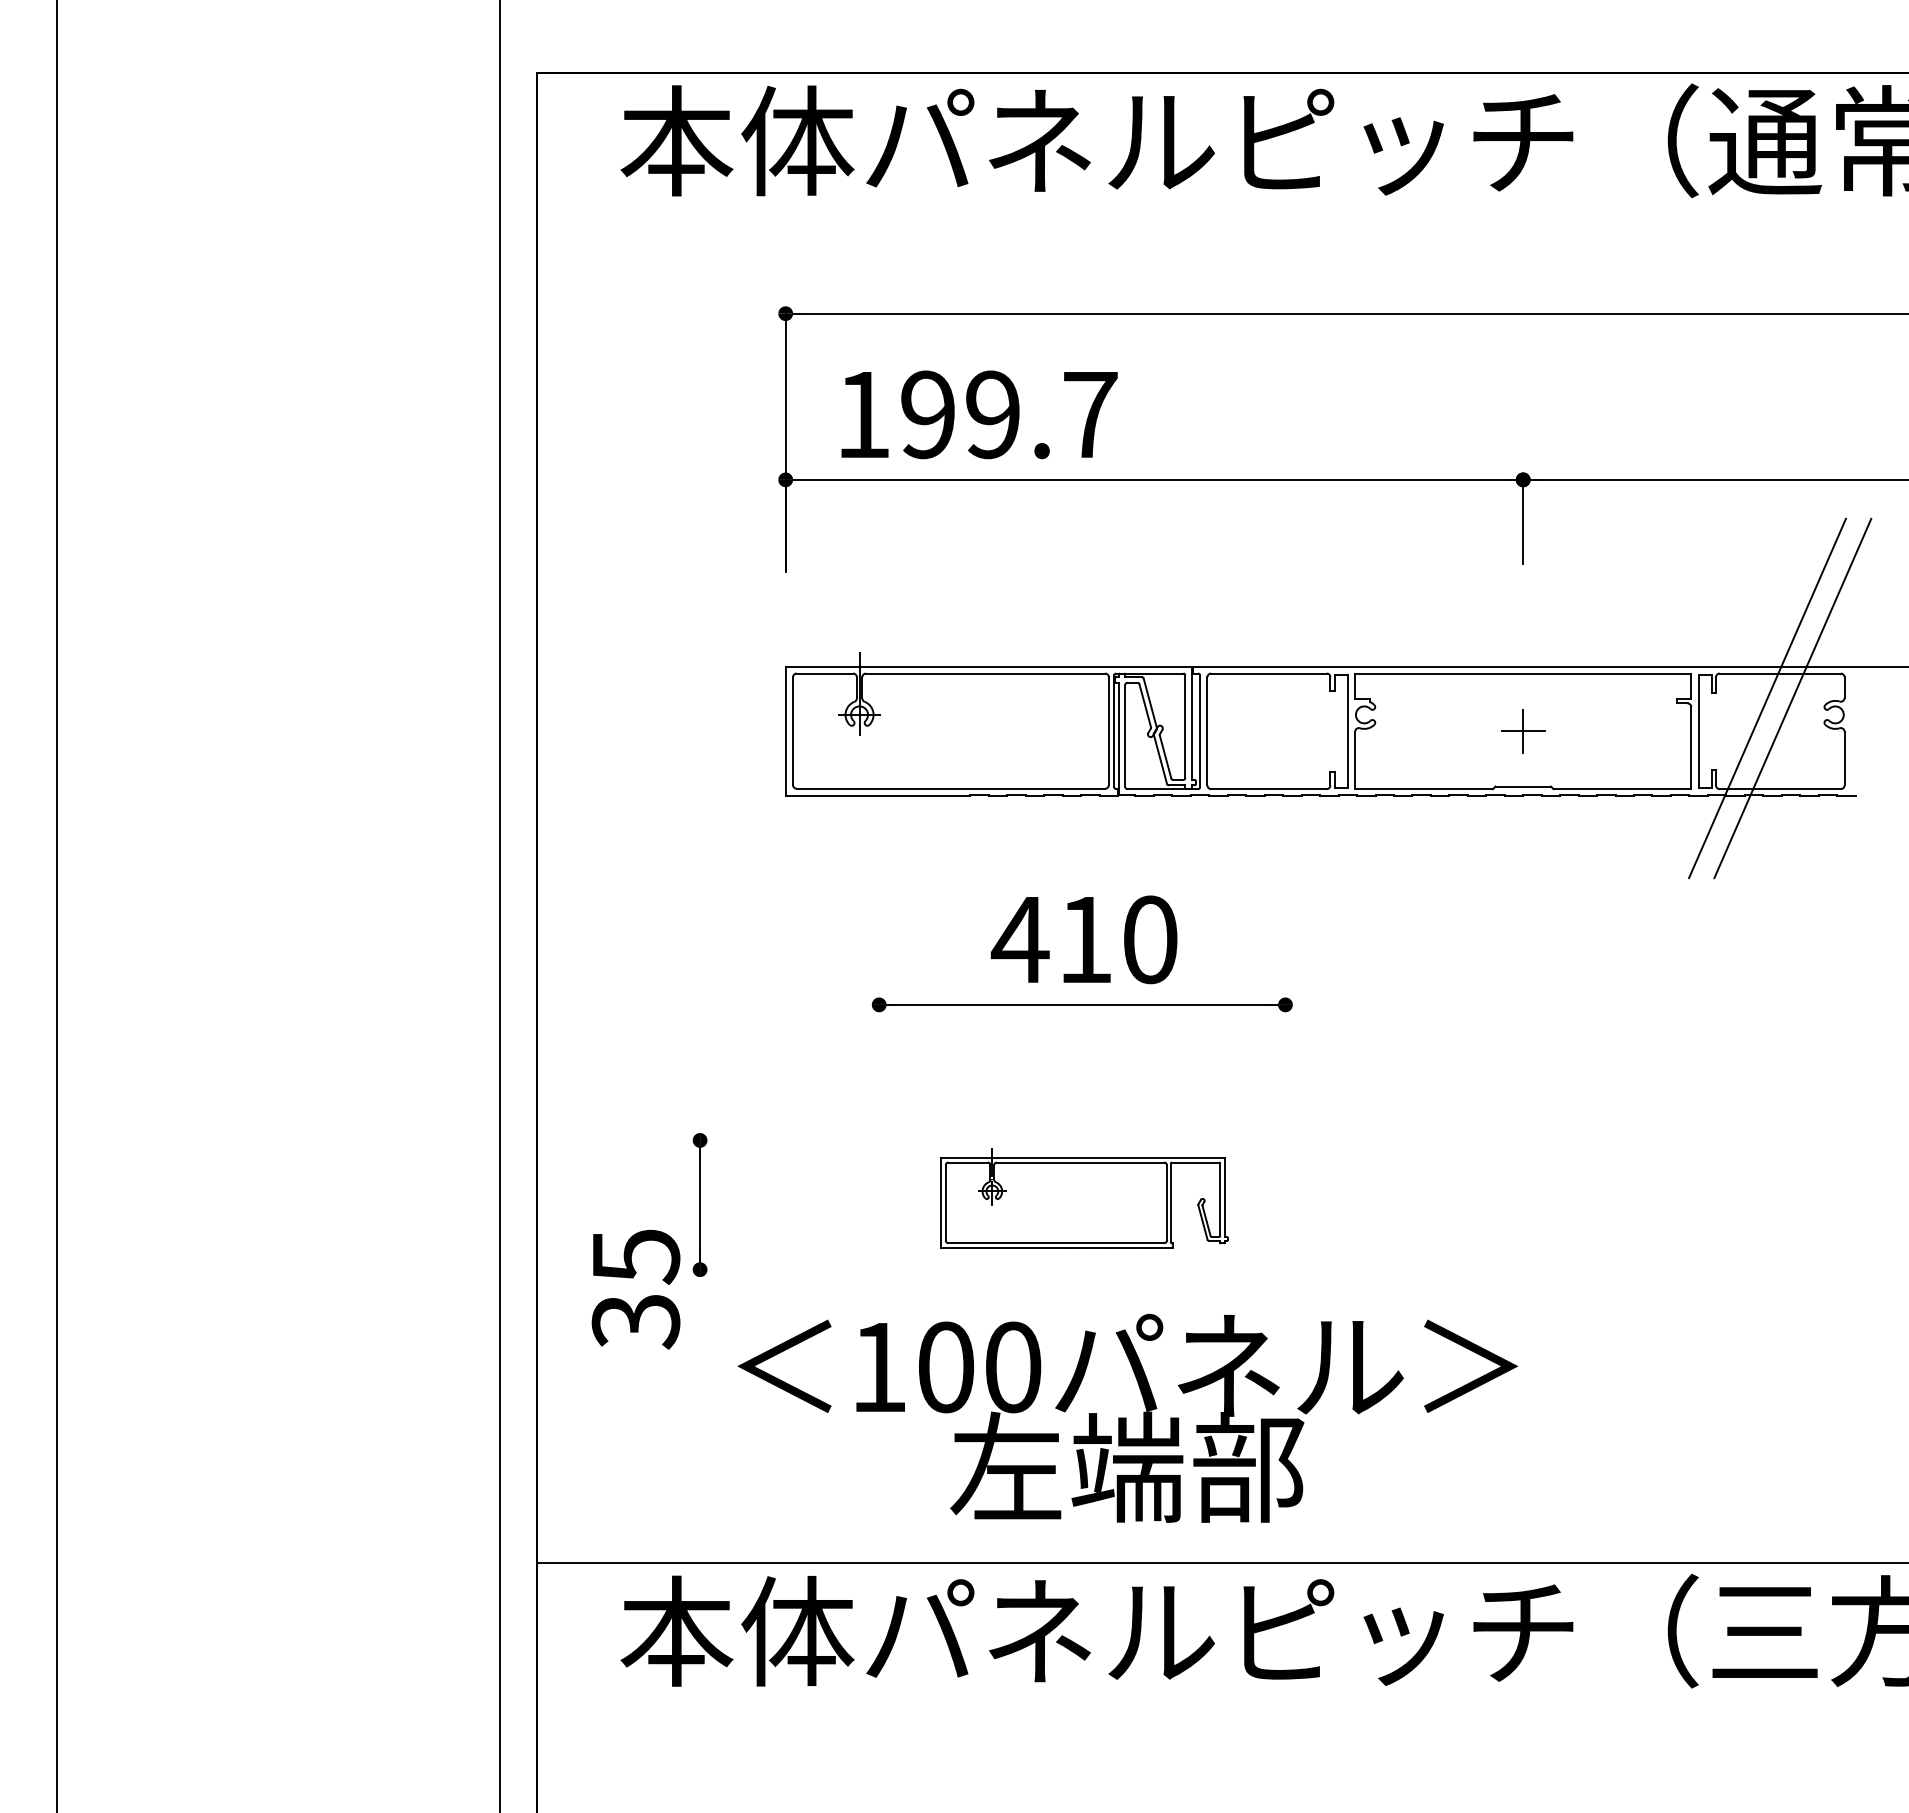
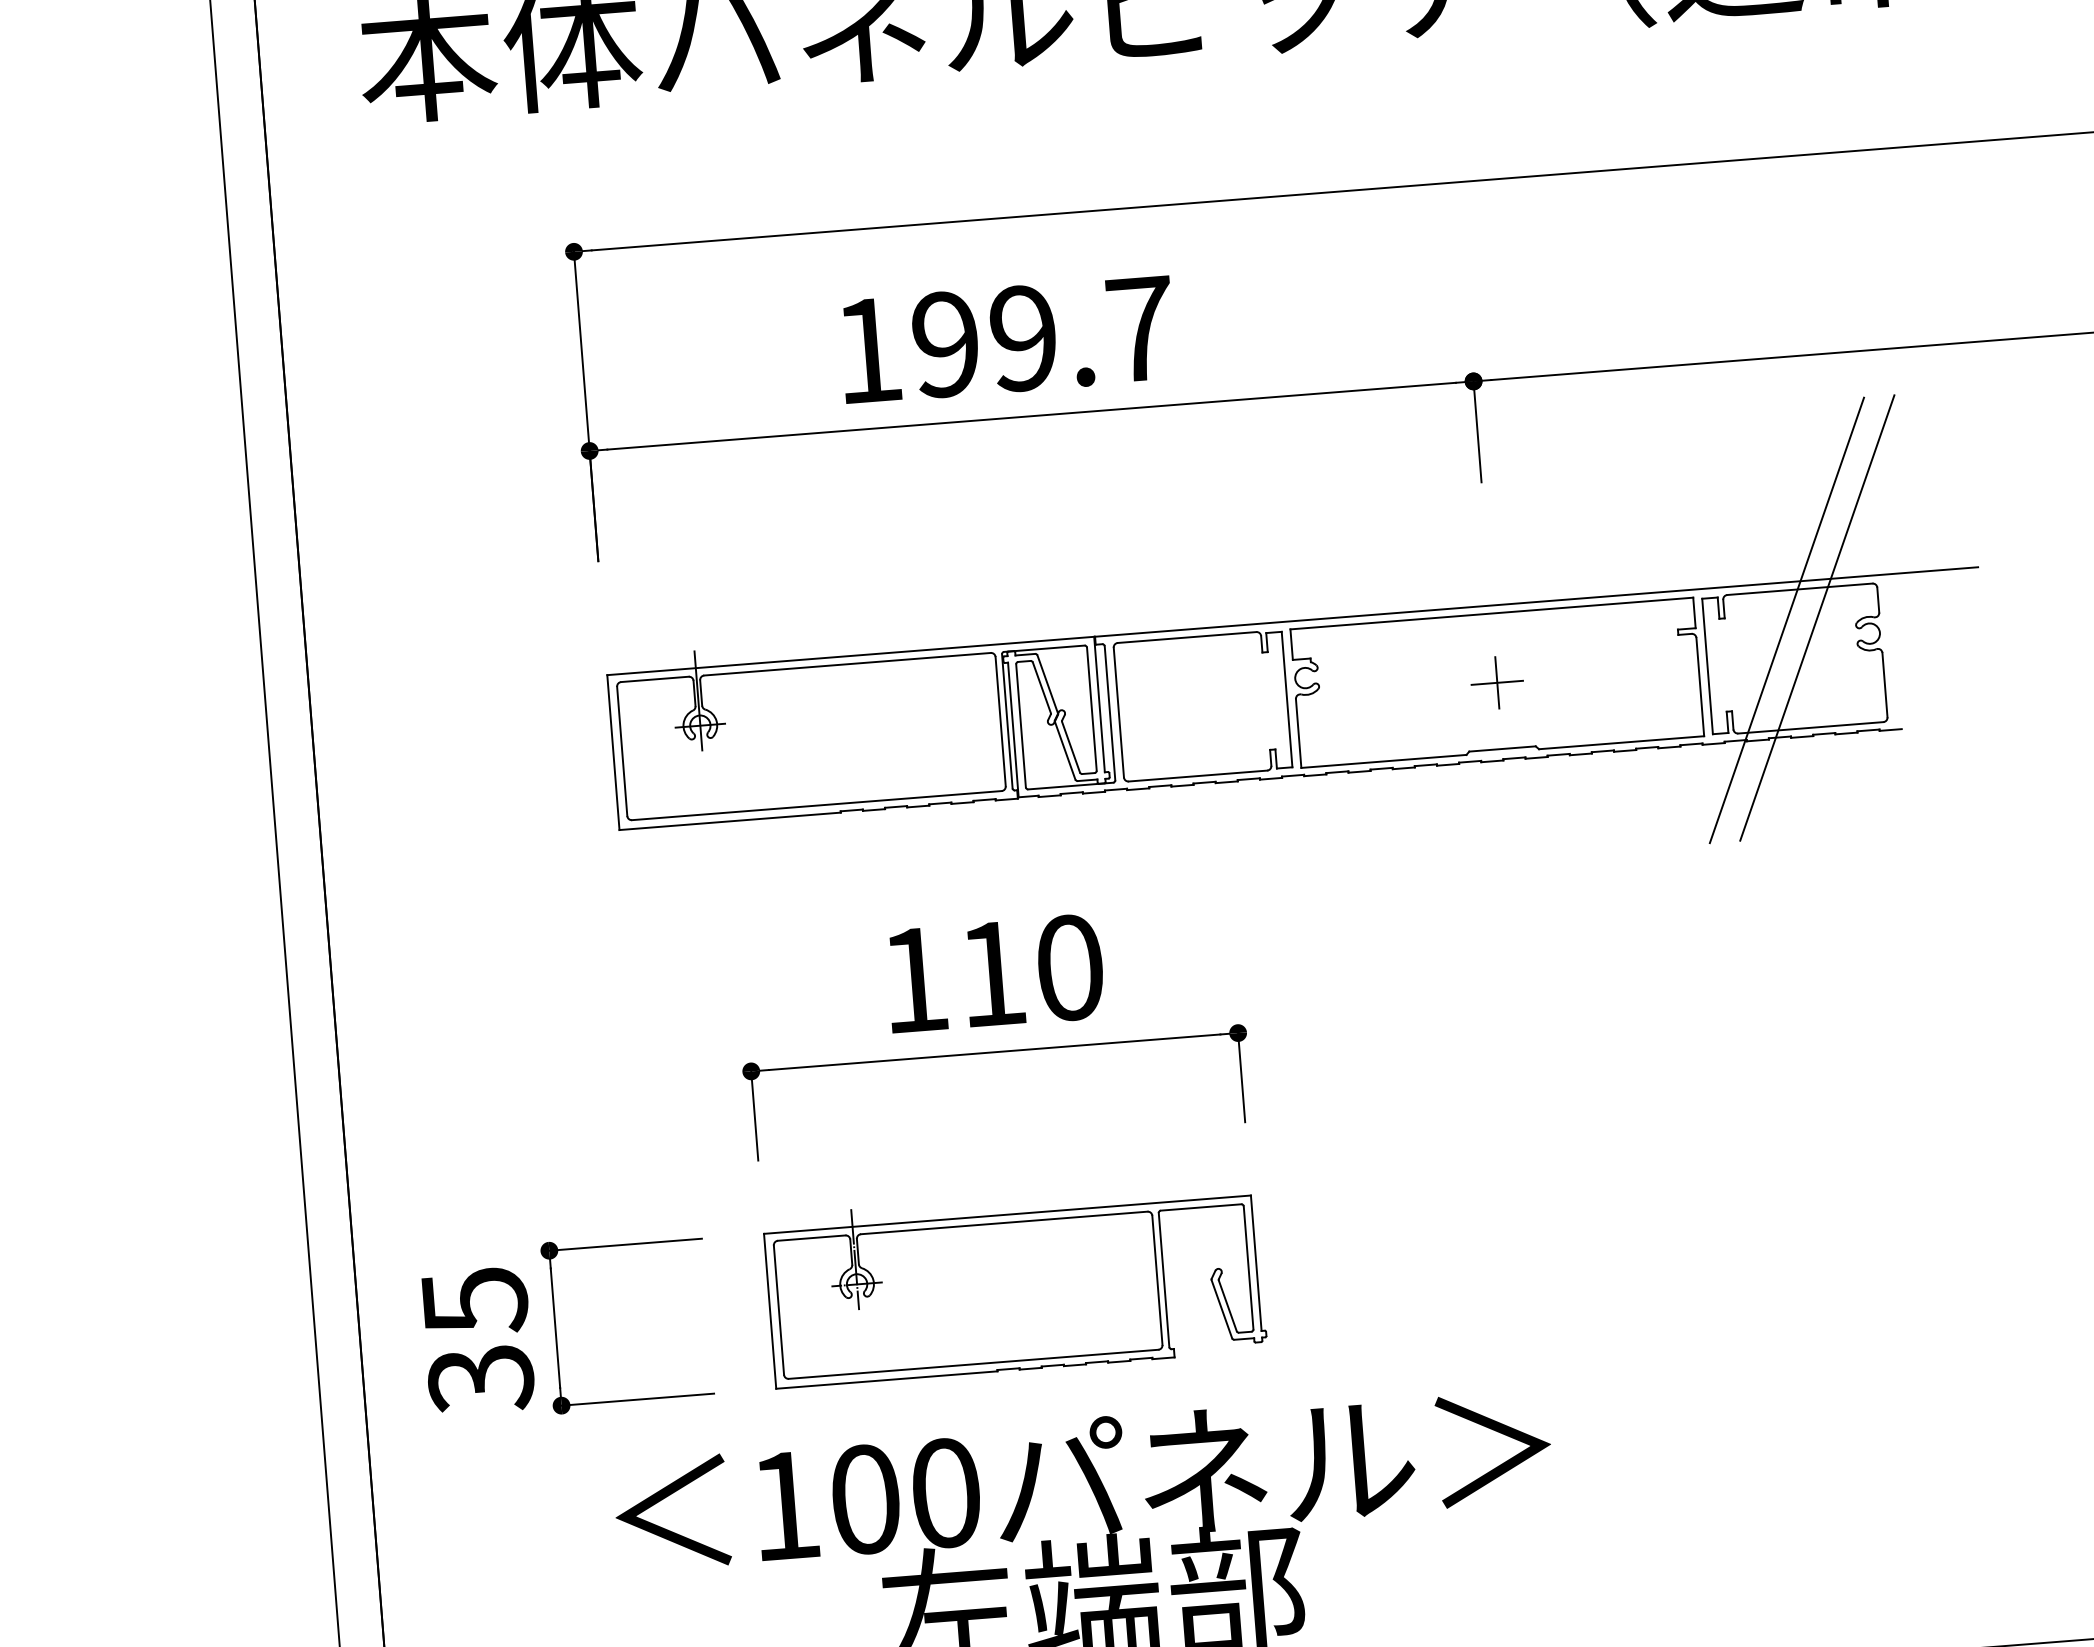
text: (979, 414) -> (1007, 339), moved
text: (1019, 939) -> (913, 979), 410 -> 110
line: (879, 1041) -> (755, 1115), added
line: (1285, 1041) -> (1241, 1076), added
line: (763, 1140) -> (625, 1244), added
part: (1083, 1198) -> (1014, 1284), size x1.43
line: (763, 1269) -> (637, 1399), added
text: (635, 1289) -> (477, 1340), moved

